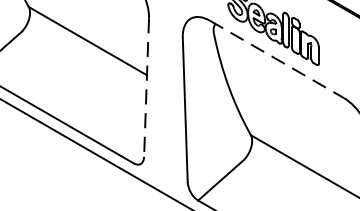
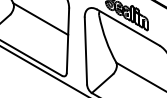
line: (277, 59) -> (128, 27), dashed -> solid
line: (145, 89) -> (67, 41), dashed -> solid

